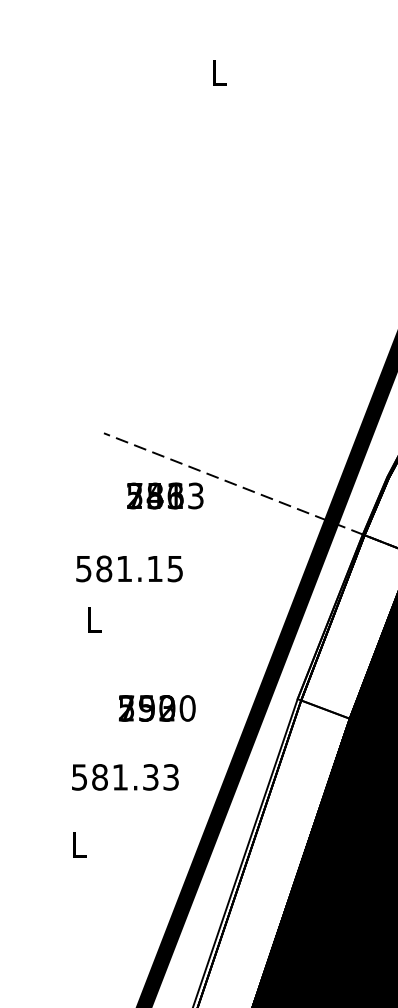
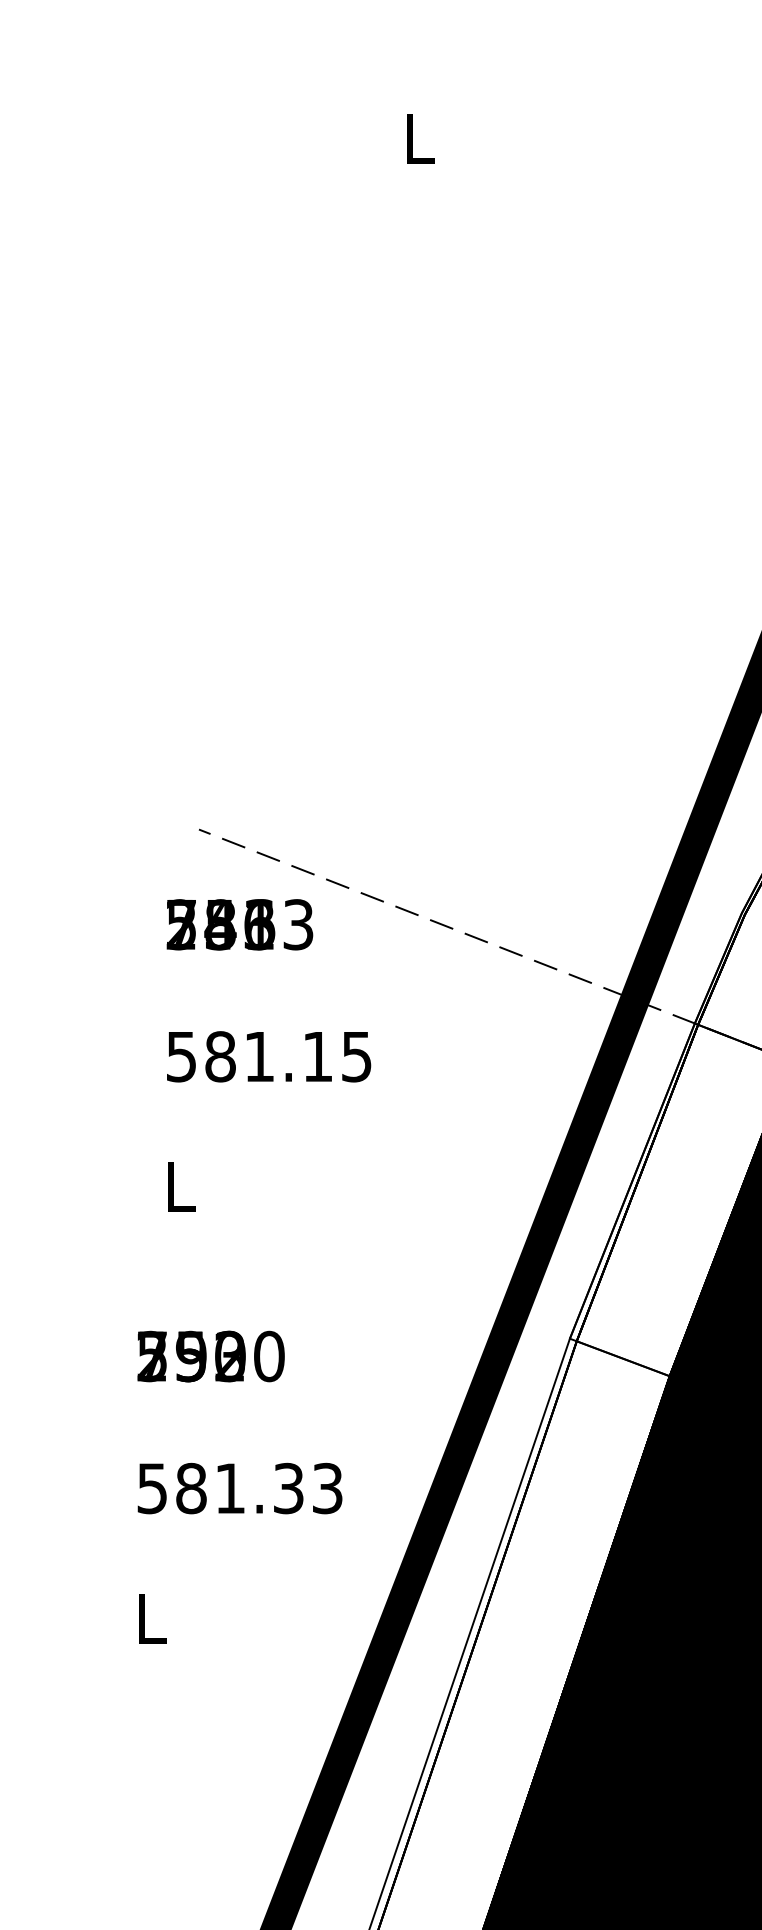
text: (165, 495) -> (240, 923), moved
text: (129, 568) -> (268, 1055), moved
text: (157, 708) -> (211, 1356), moved

